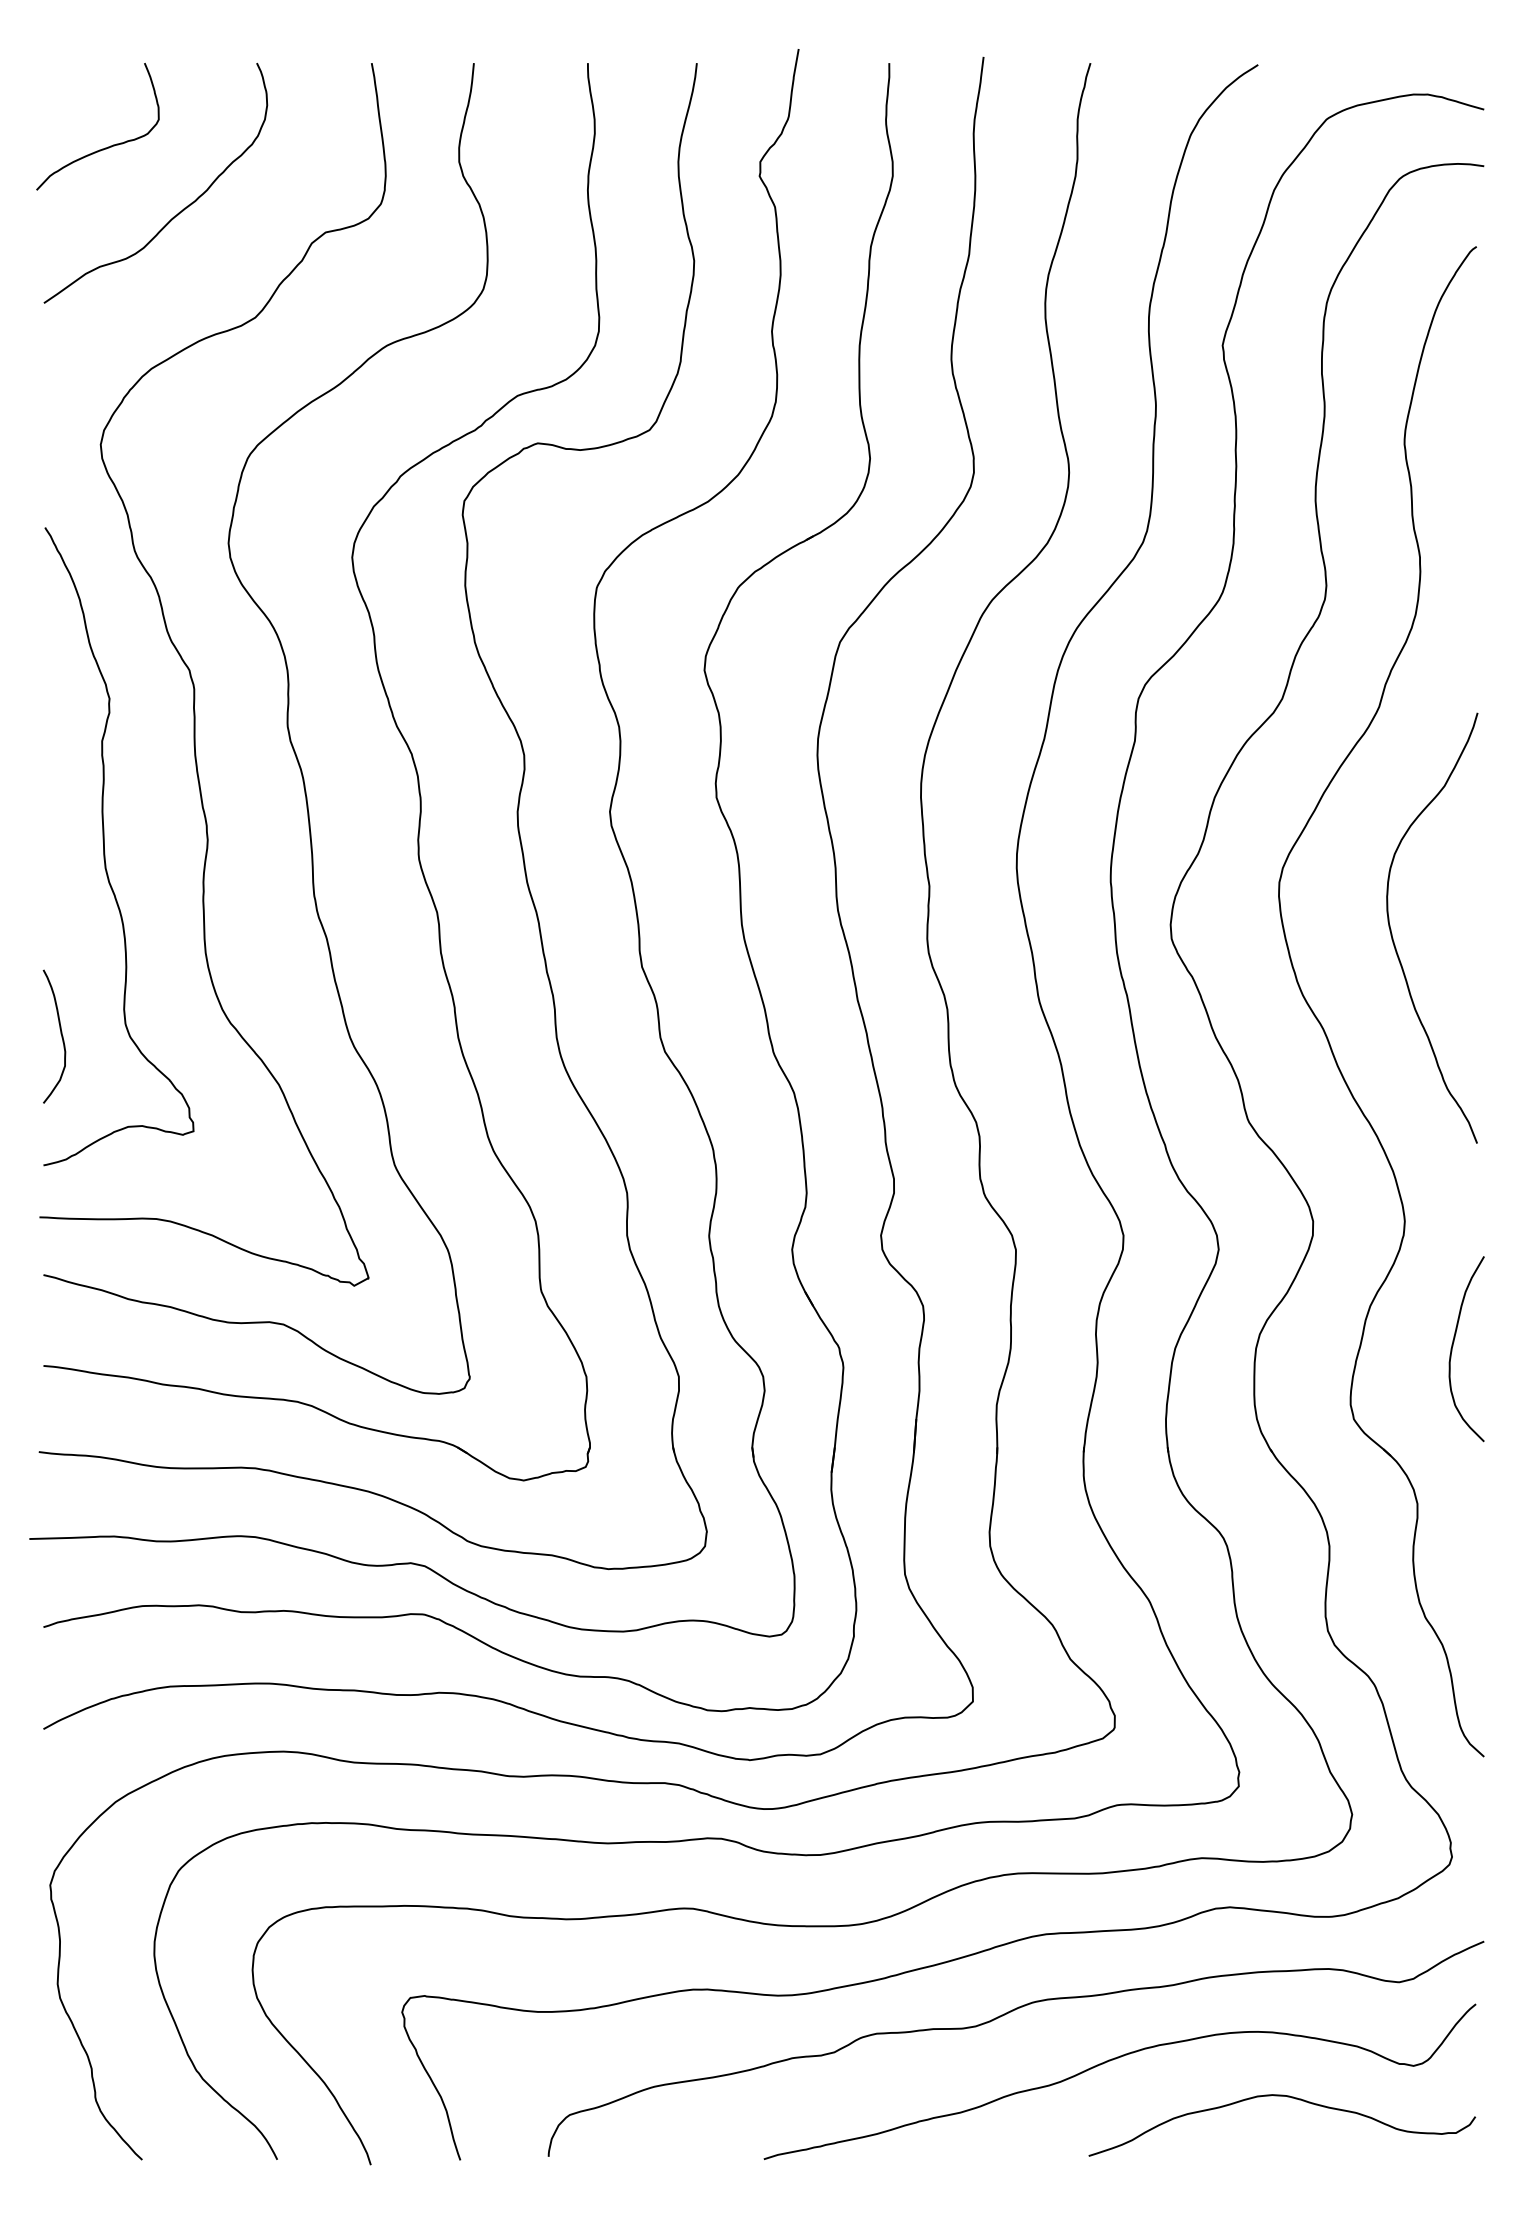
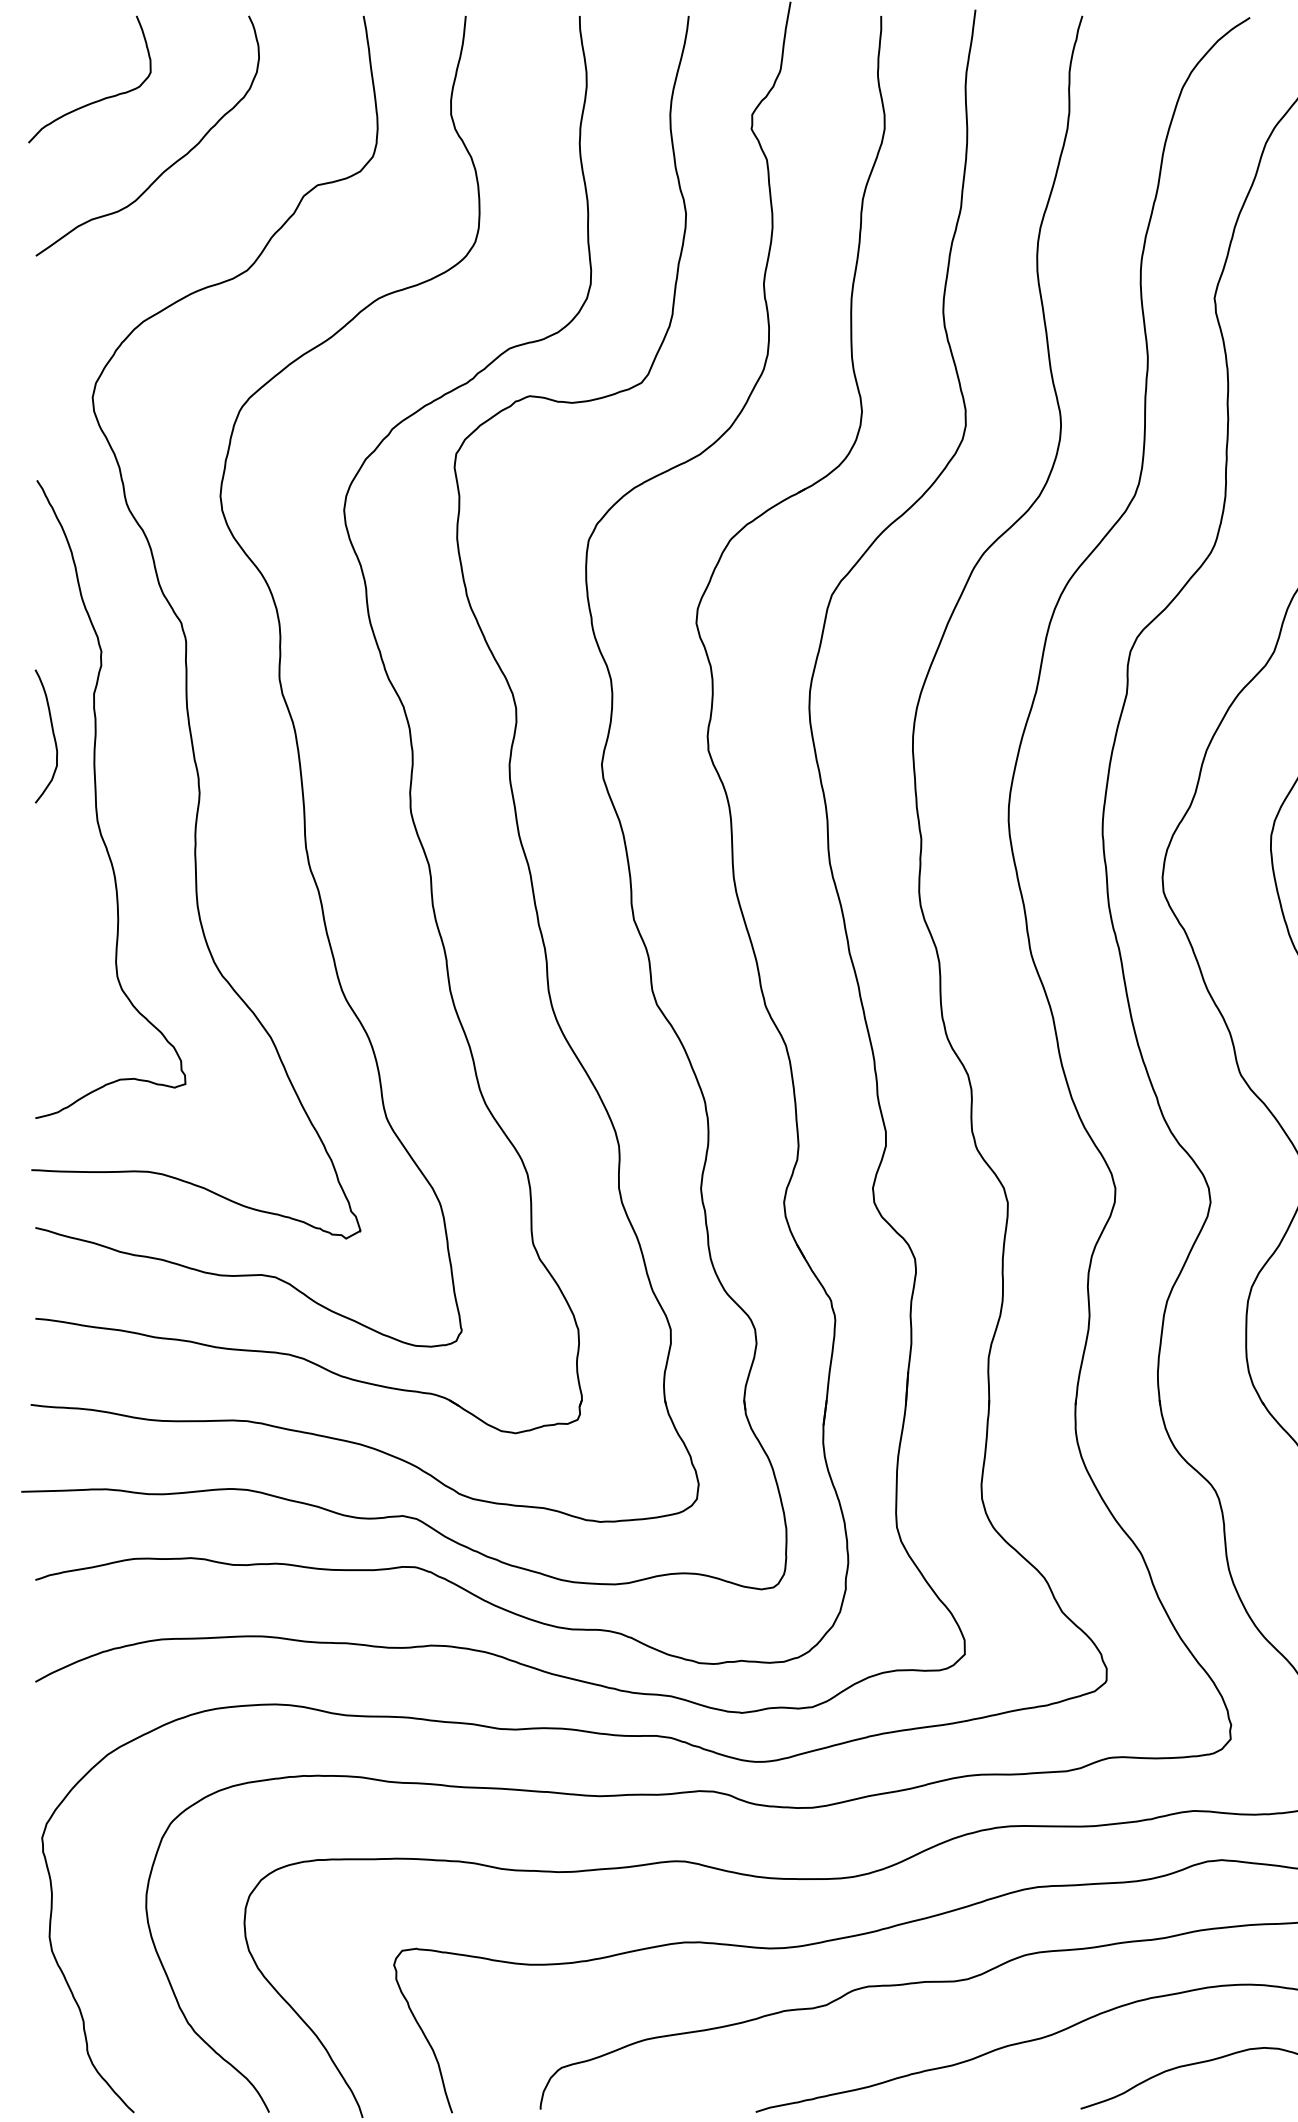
curve: (60, 1034) -> (52, 734), moved

